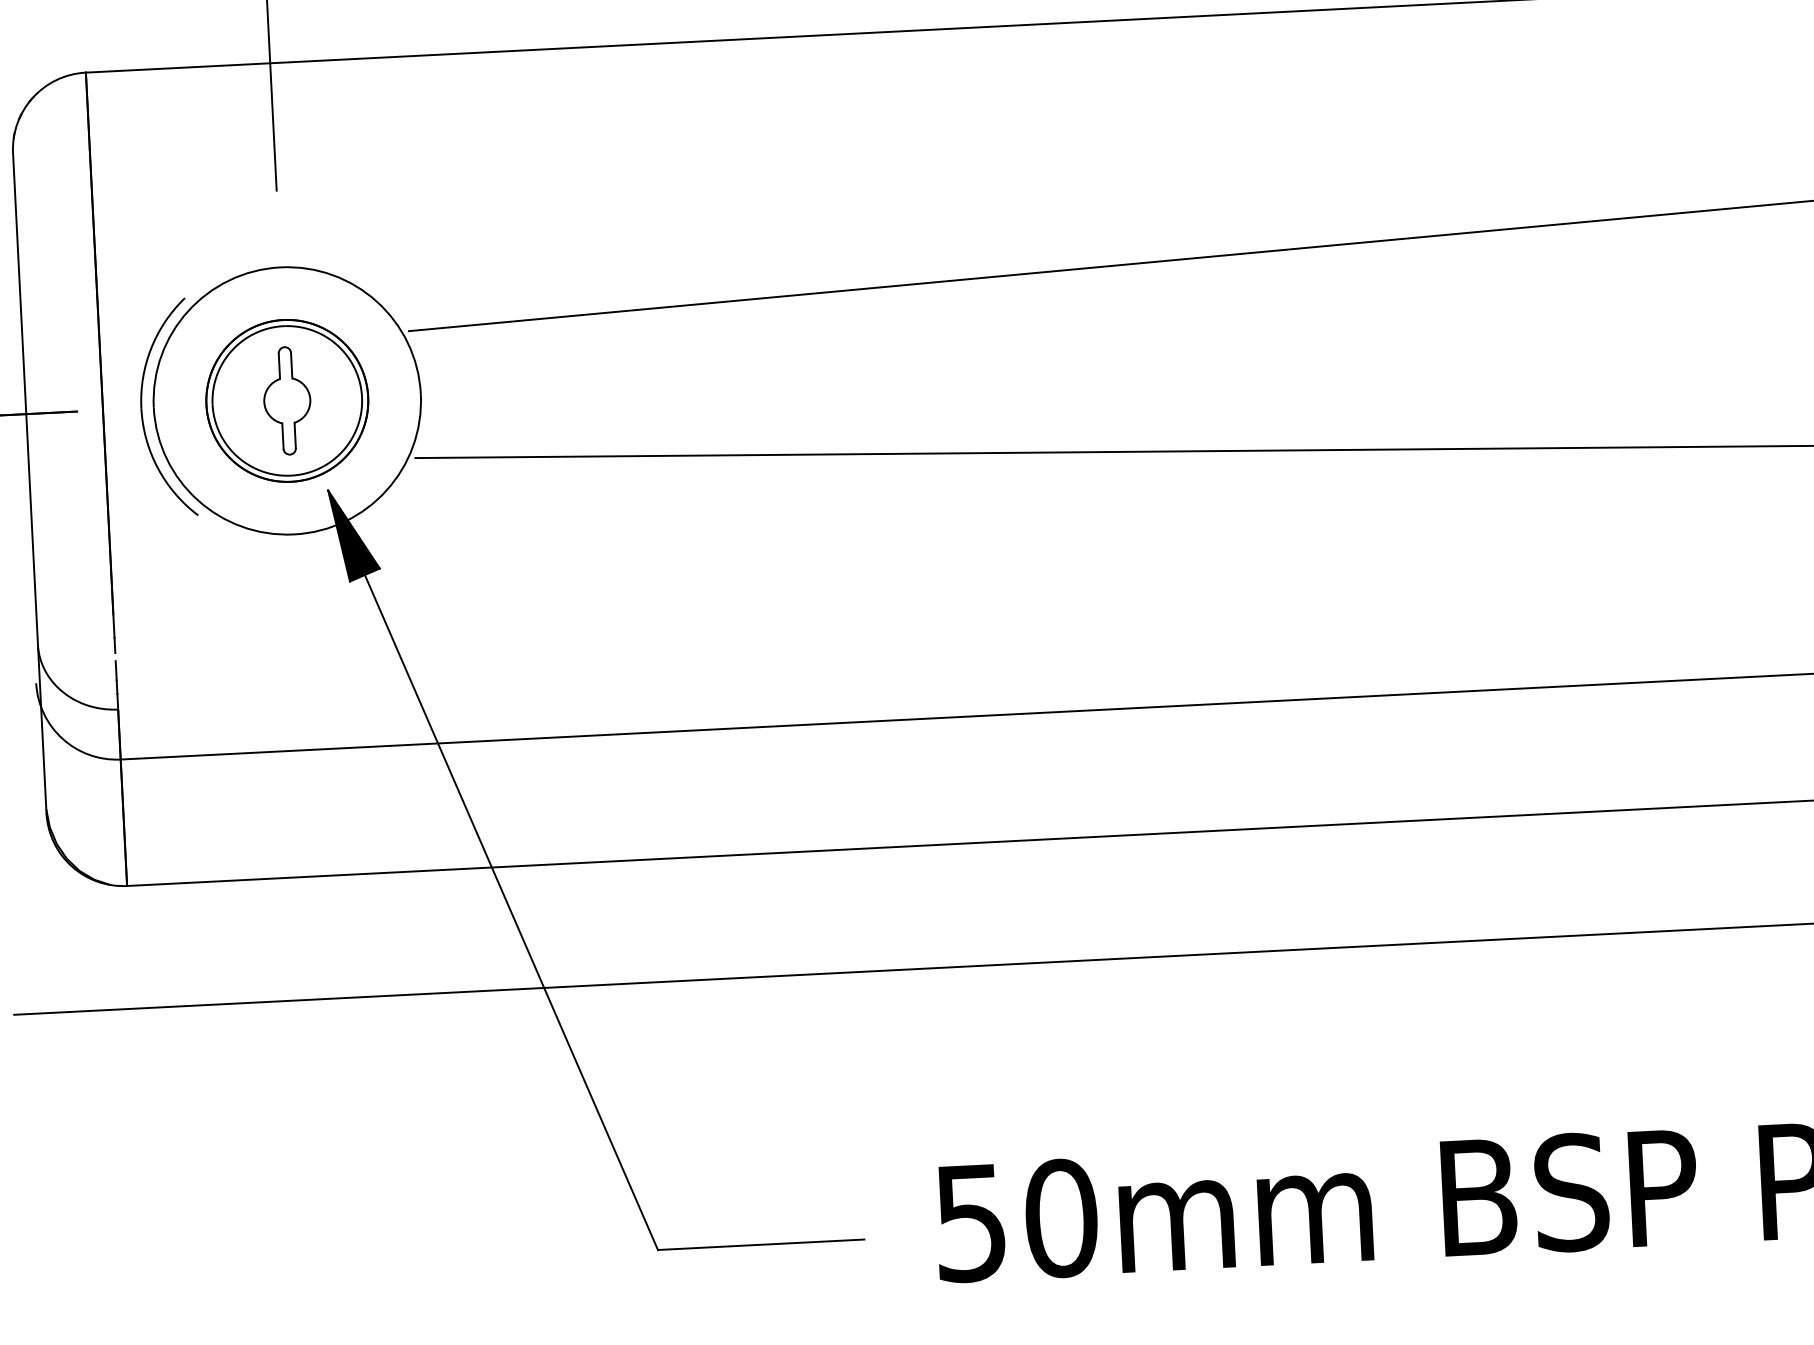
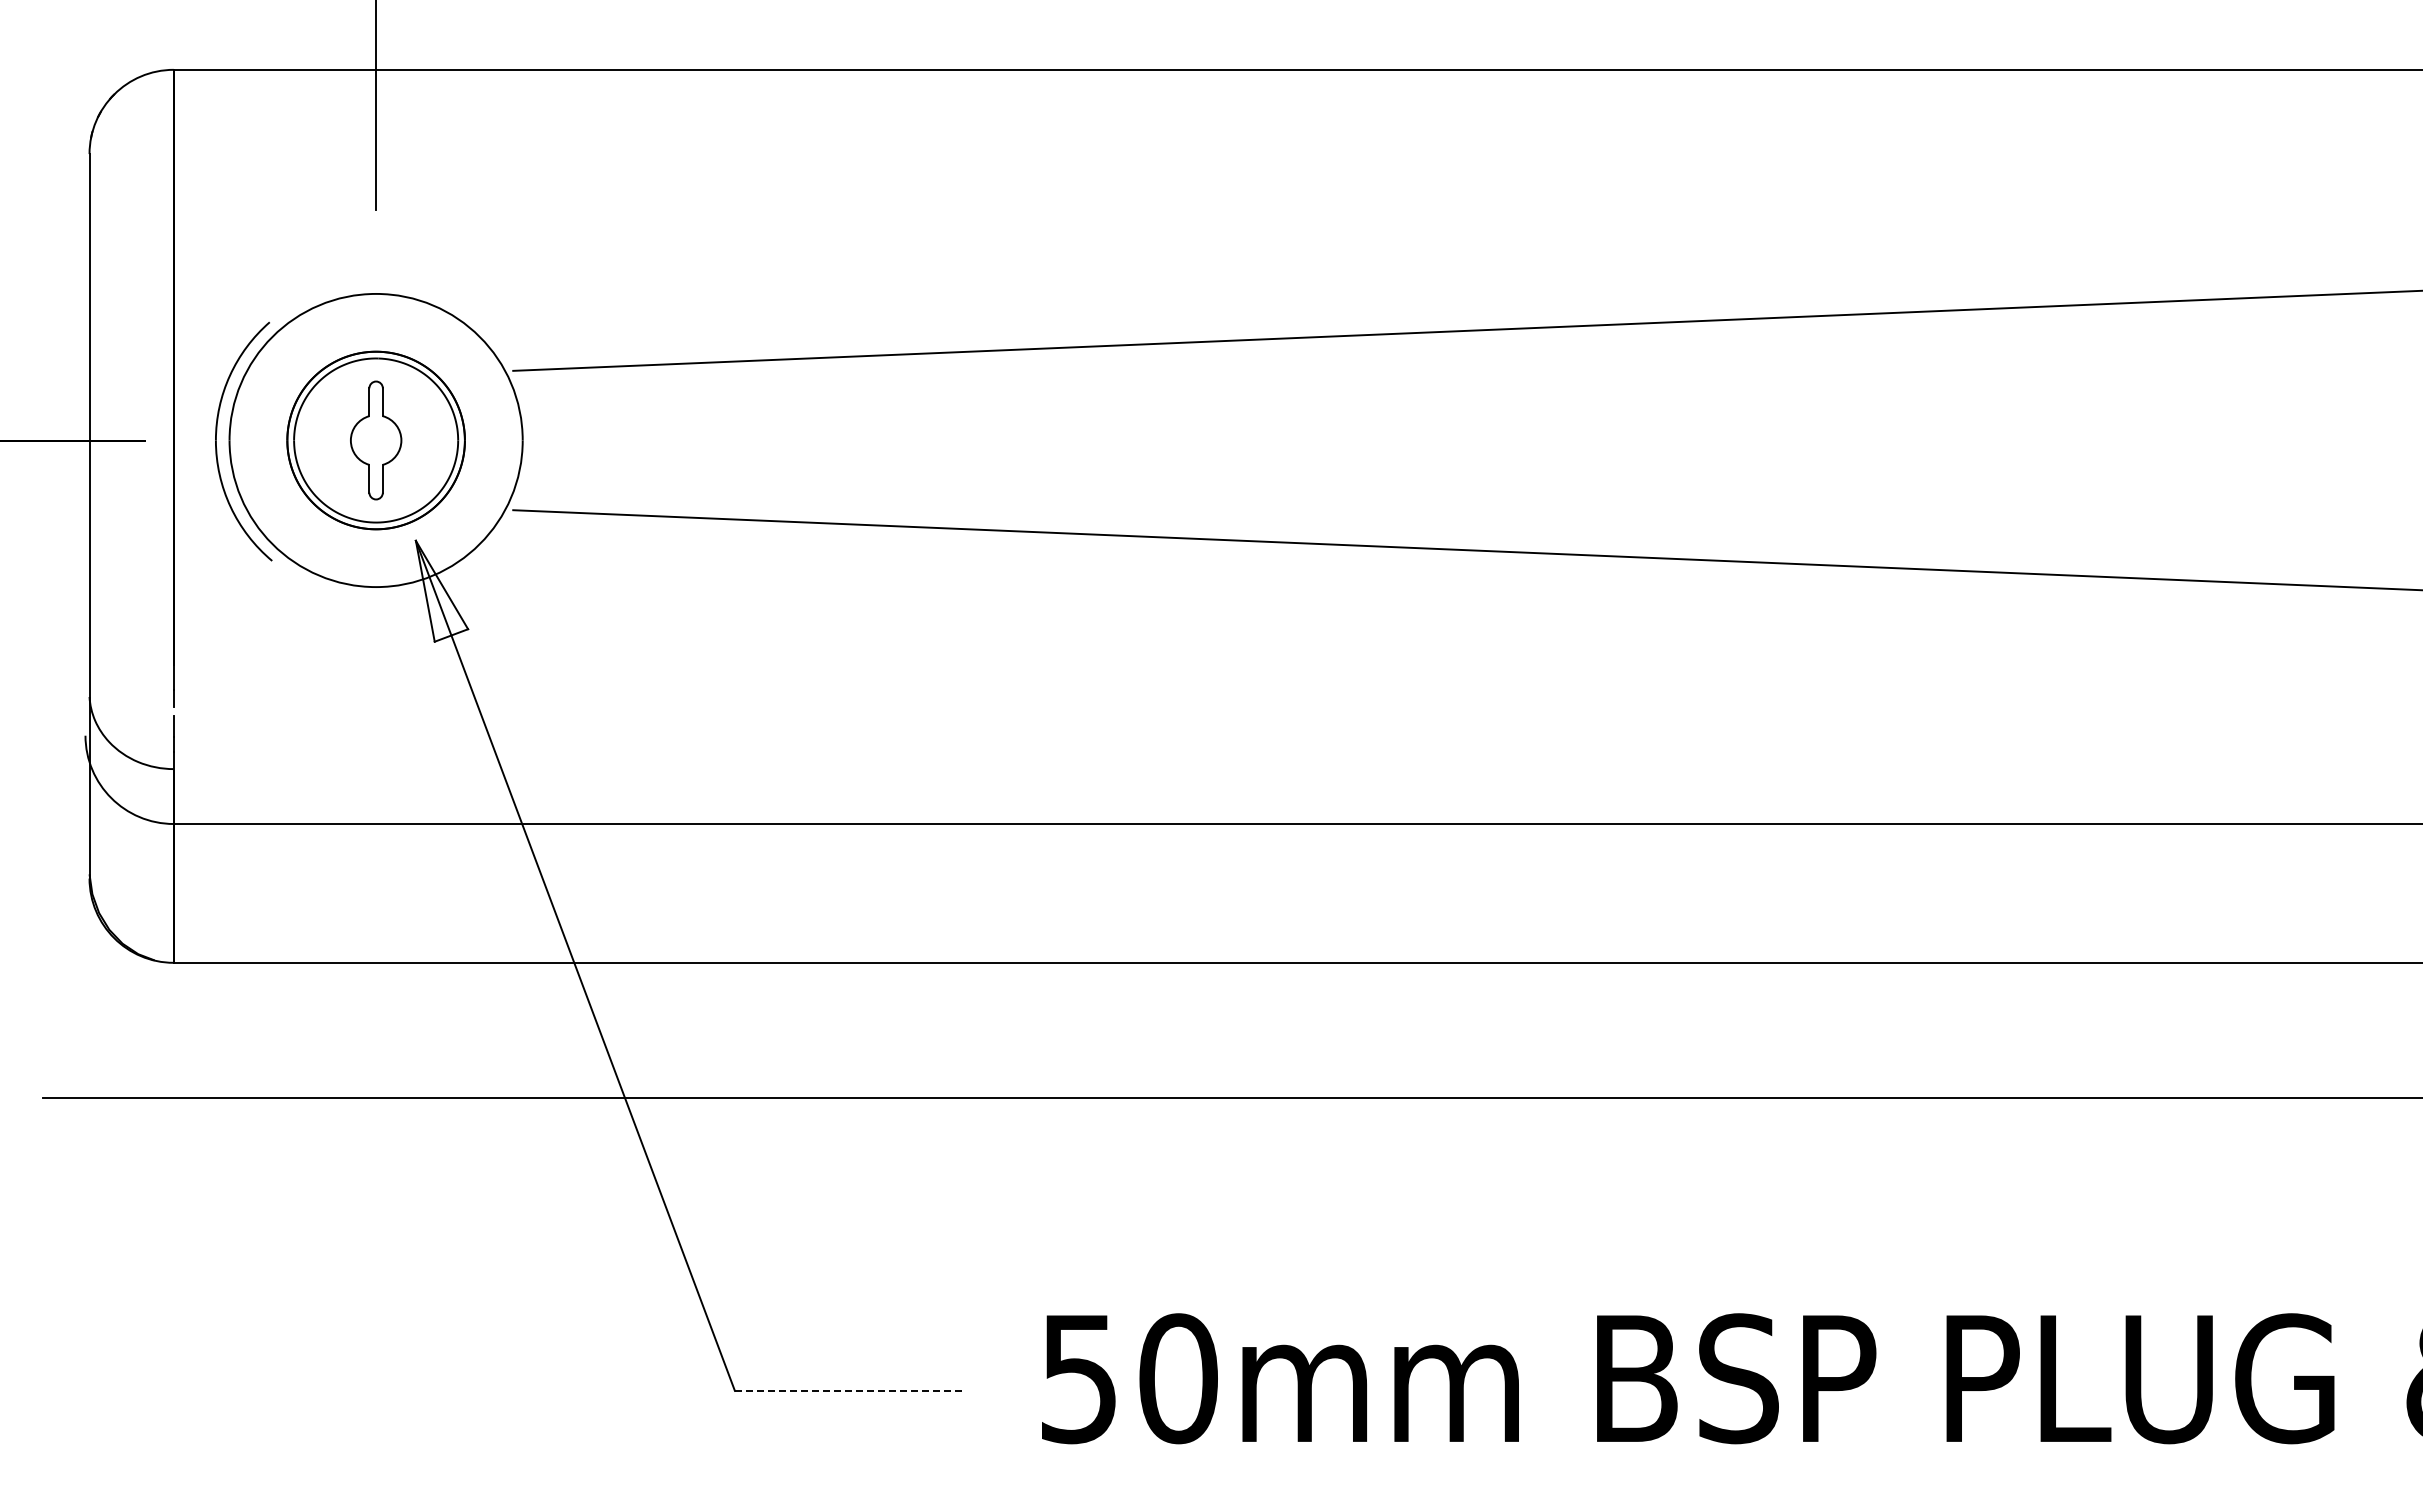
fill: (353, 534) -> (441, 590), removed
line: (761, 1244) -> (848, 1390), solid -> dashed

